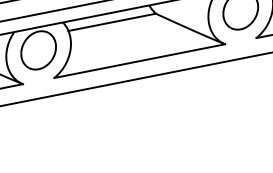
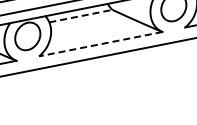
line: (112, 22) -> (81, 16), solid -> dashed
line: (139, 61) -> (100, 44), solid -> dashed

